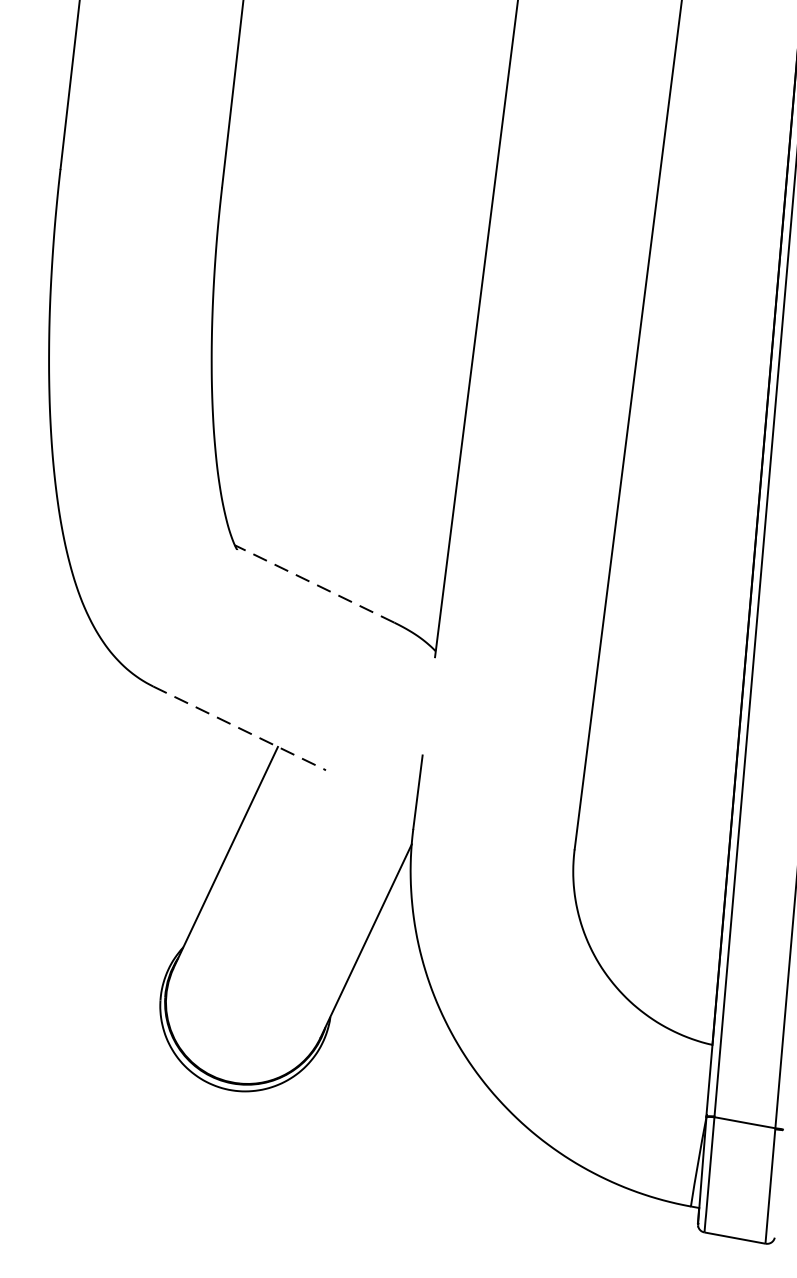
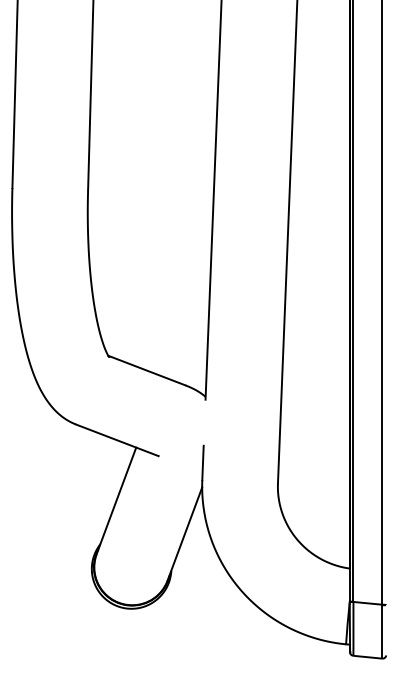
line: (314, 583) -> (146, 370), dashed -> solid
line: (239, 728) -> (117, 440), dashed -> solid

